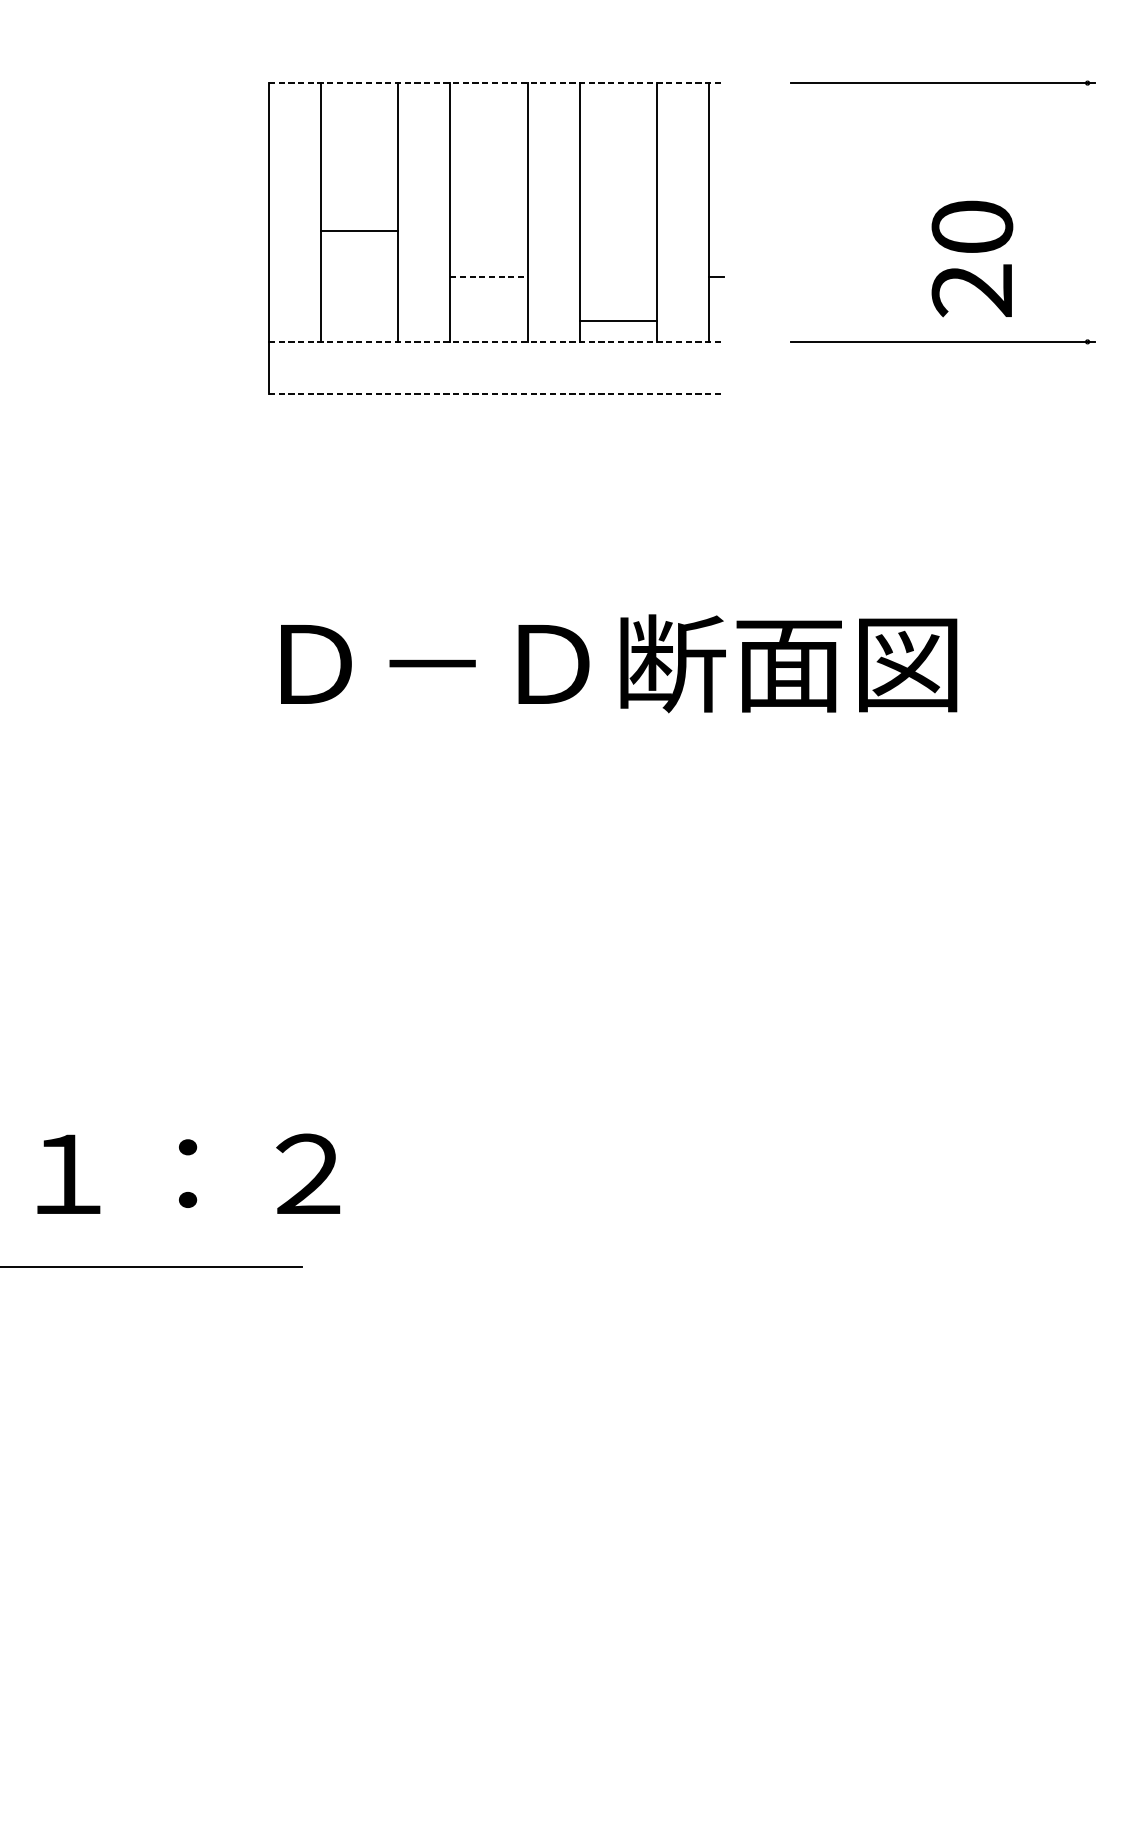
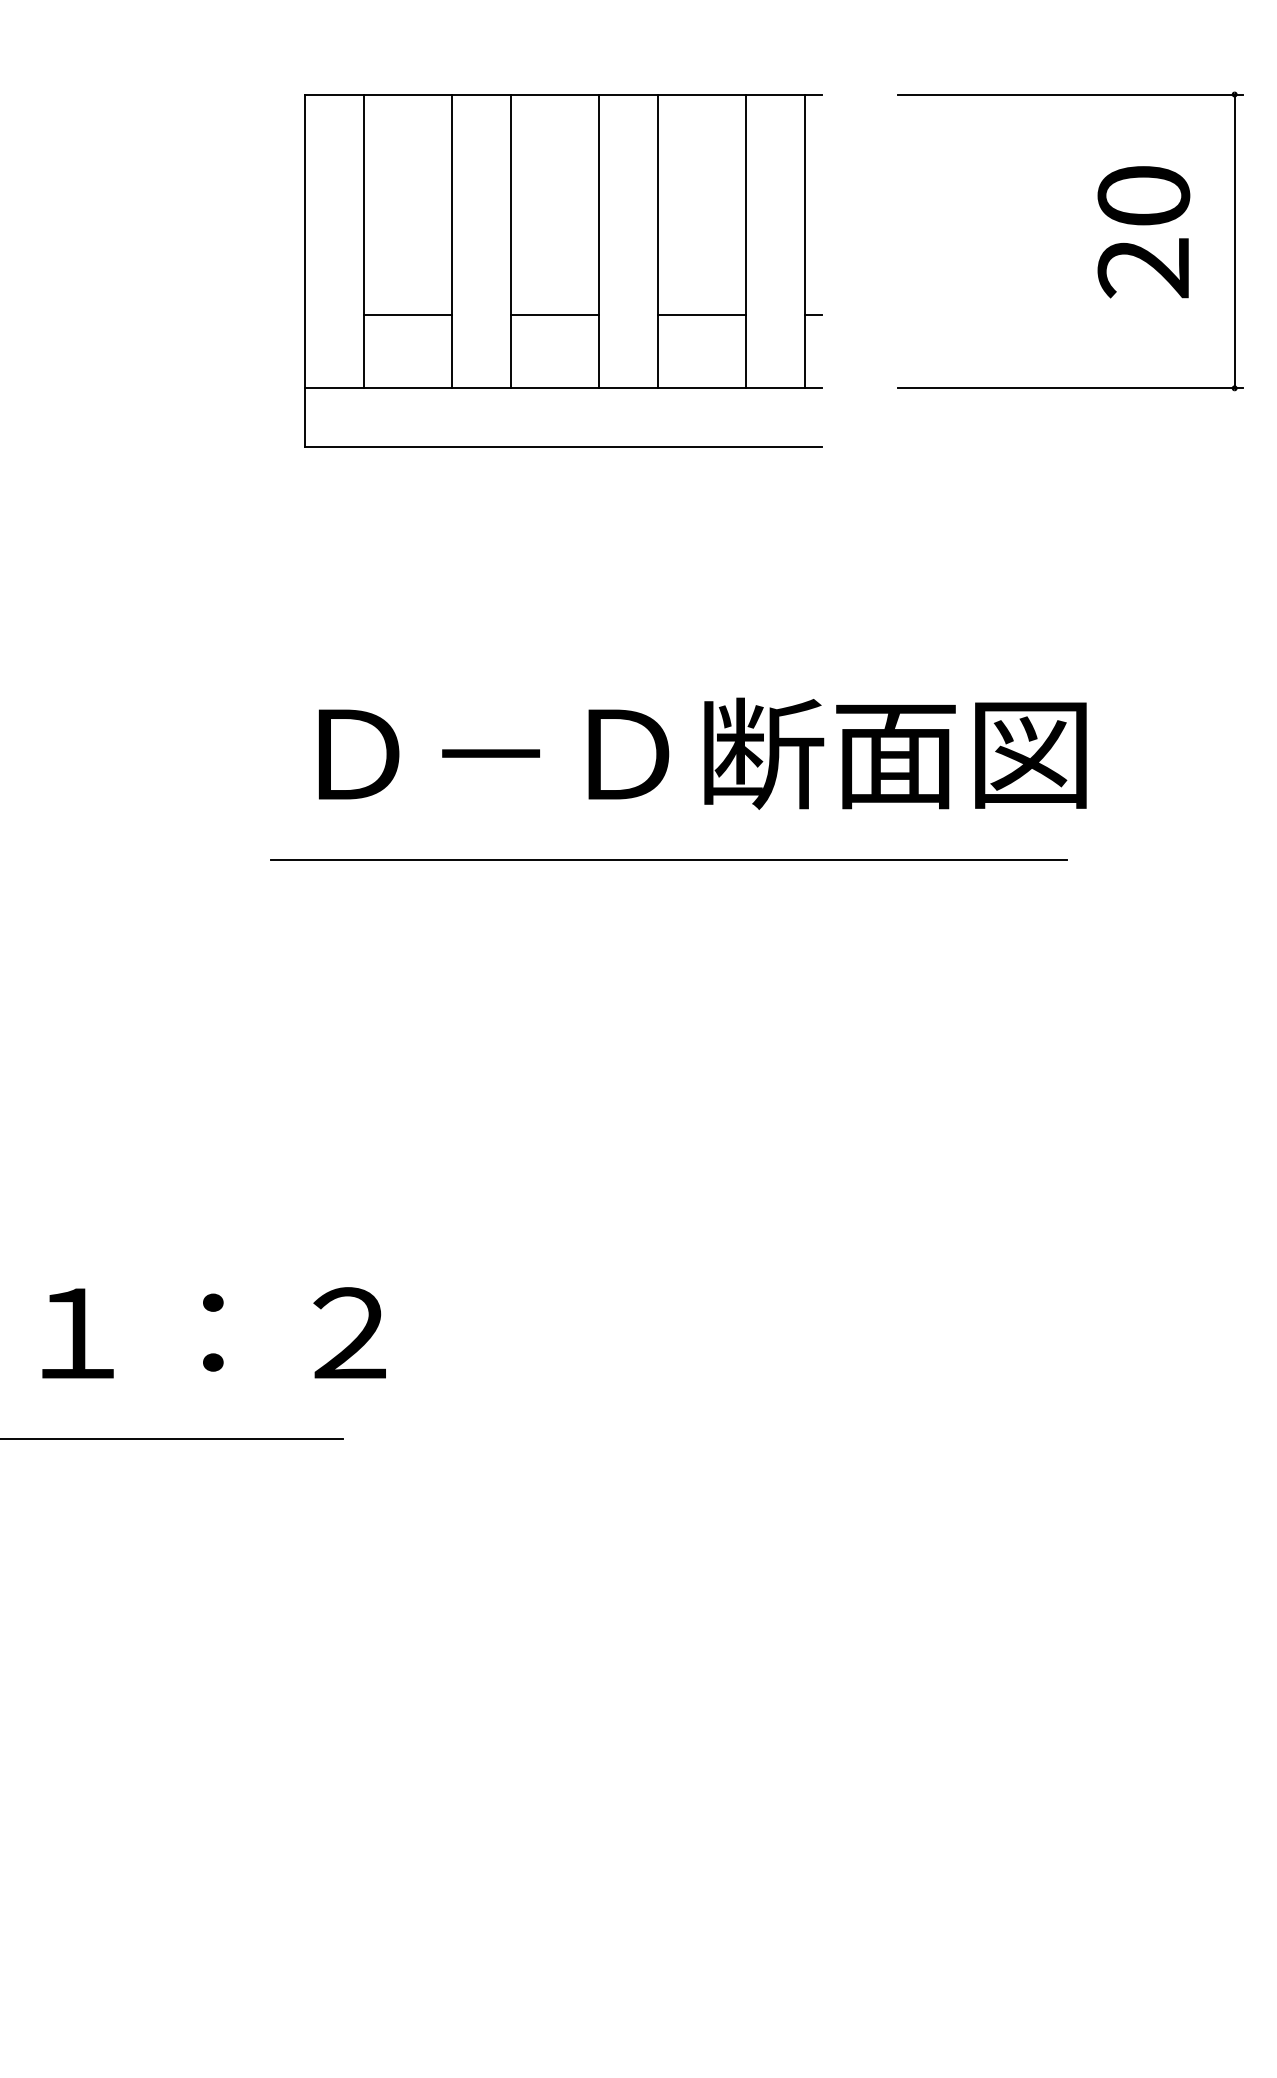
line: (496, 83) -> (563, 94), dashed -> solid
line: (1087, 212) -> (1234, 241), added
line: (359, 231) -> (408, 314), moved
text: (972, 259) -> (1143, 232), moved
line: (489, 276) -> (555, 314), dashed -> solid
line: (617, 320) -> (701, 314), moved
line: (496, 342) -> (563, 388), dashed -> solid
line: (496, 394) -> (563, 447), dashed -> solid
line: (588, 757) -> (668, 860), added

